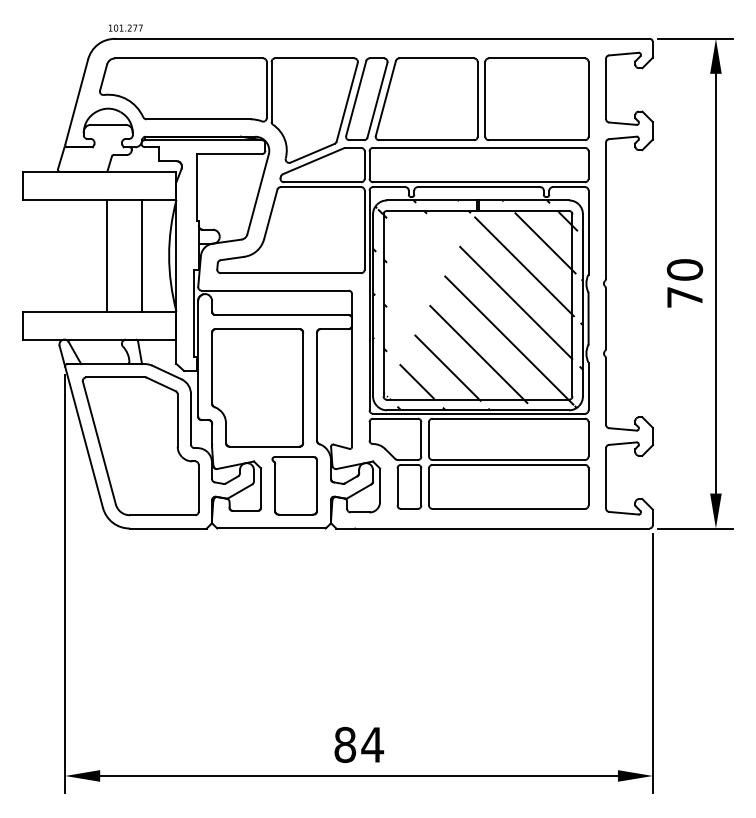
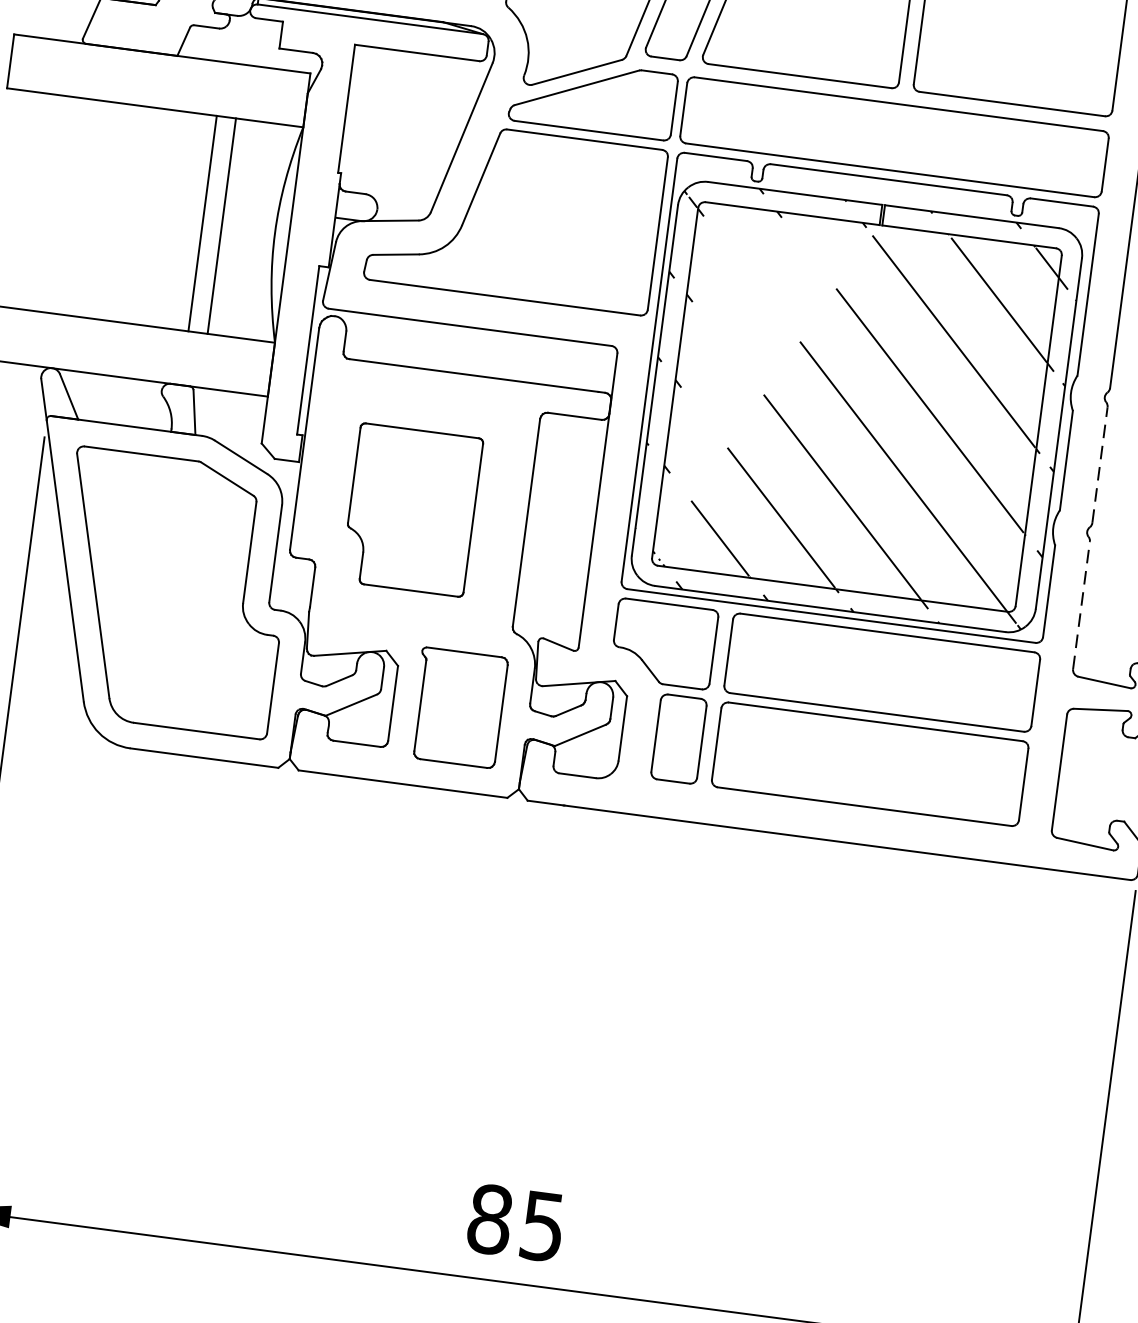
line: (106, 255) -> (202, 223), moved
line: (606, 318) -> (1100, 464), solid -> dashed
part: (257, 387) -> (411, 509), size x0.7
line: (606, 390) -> (1082, 603), solid -> dashed
text: (372, 745) -> (542, 1227), 84 -> 85

